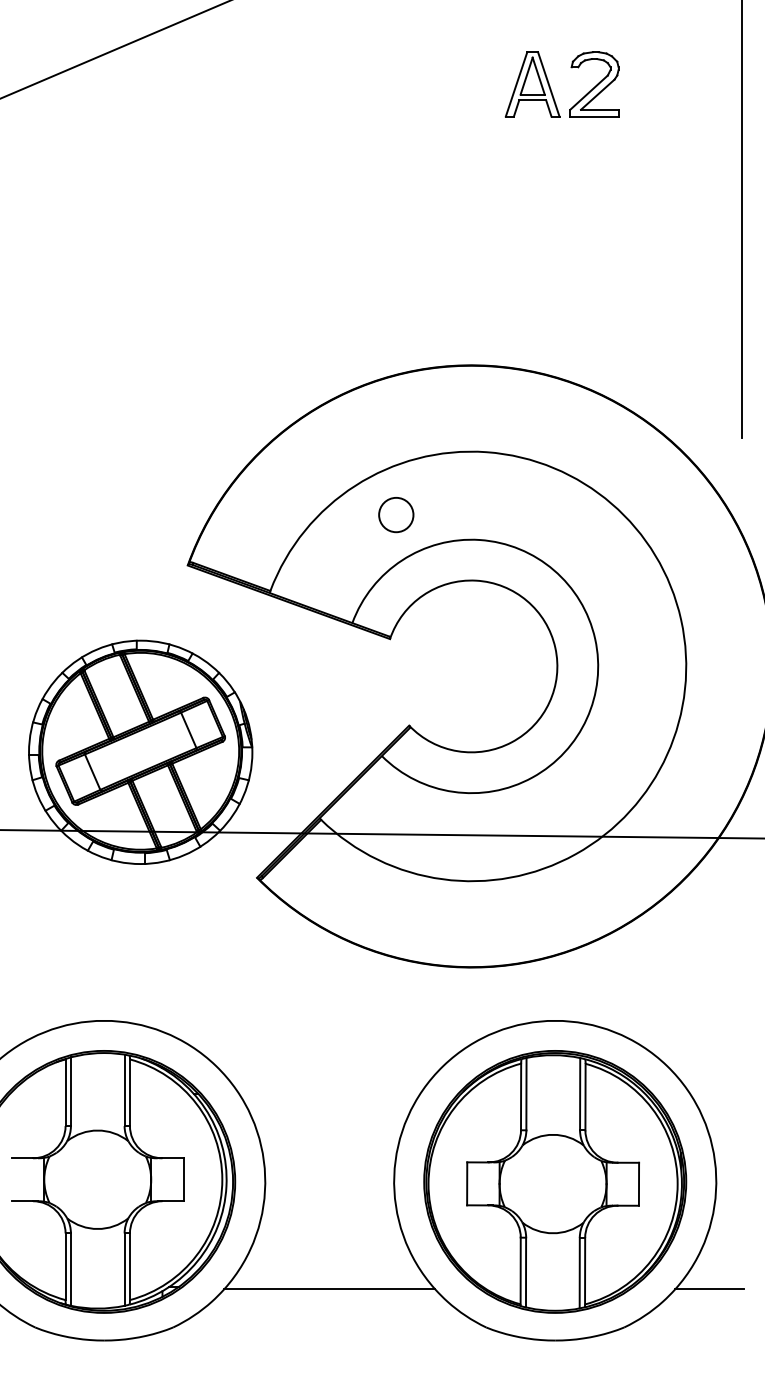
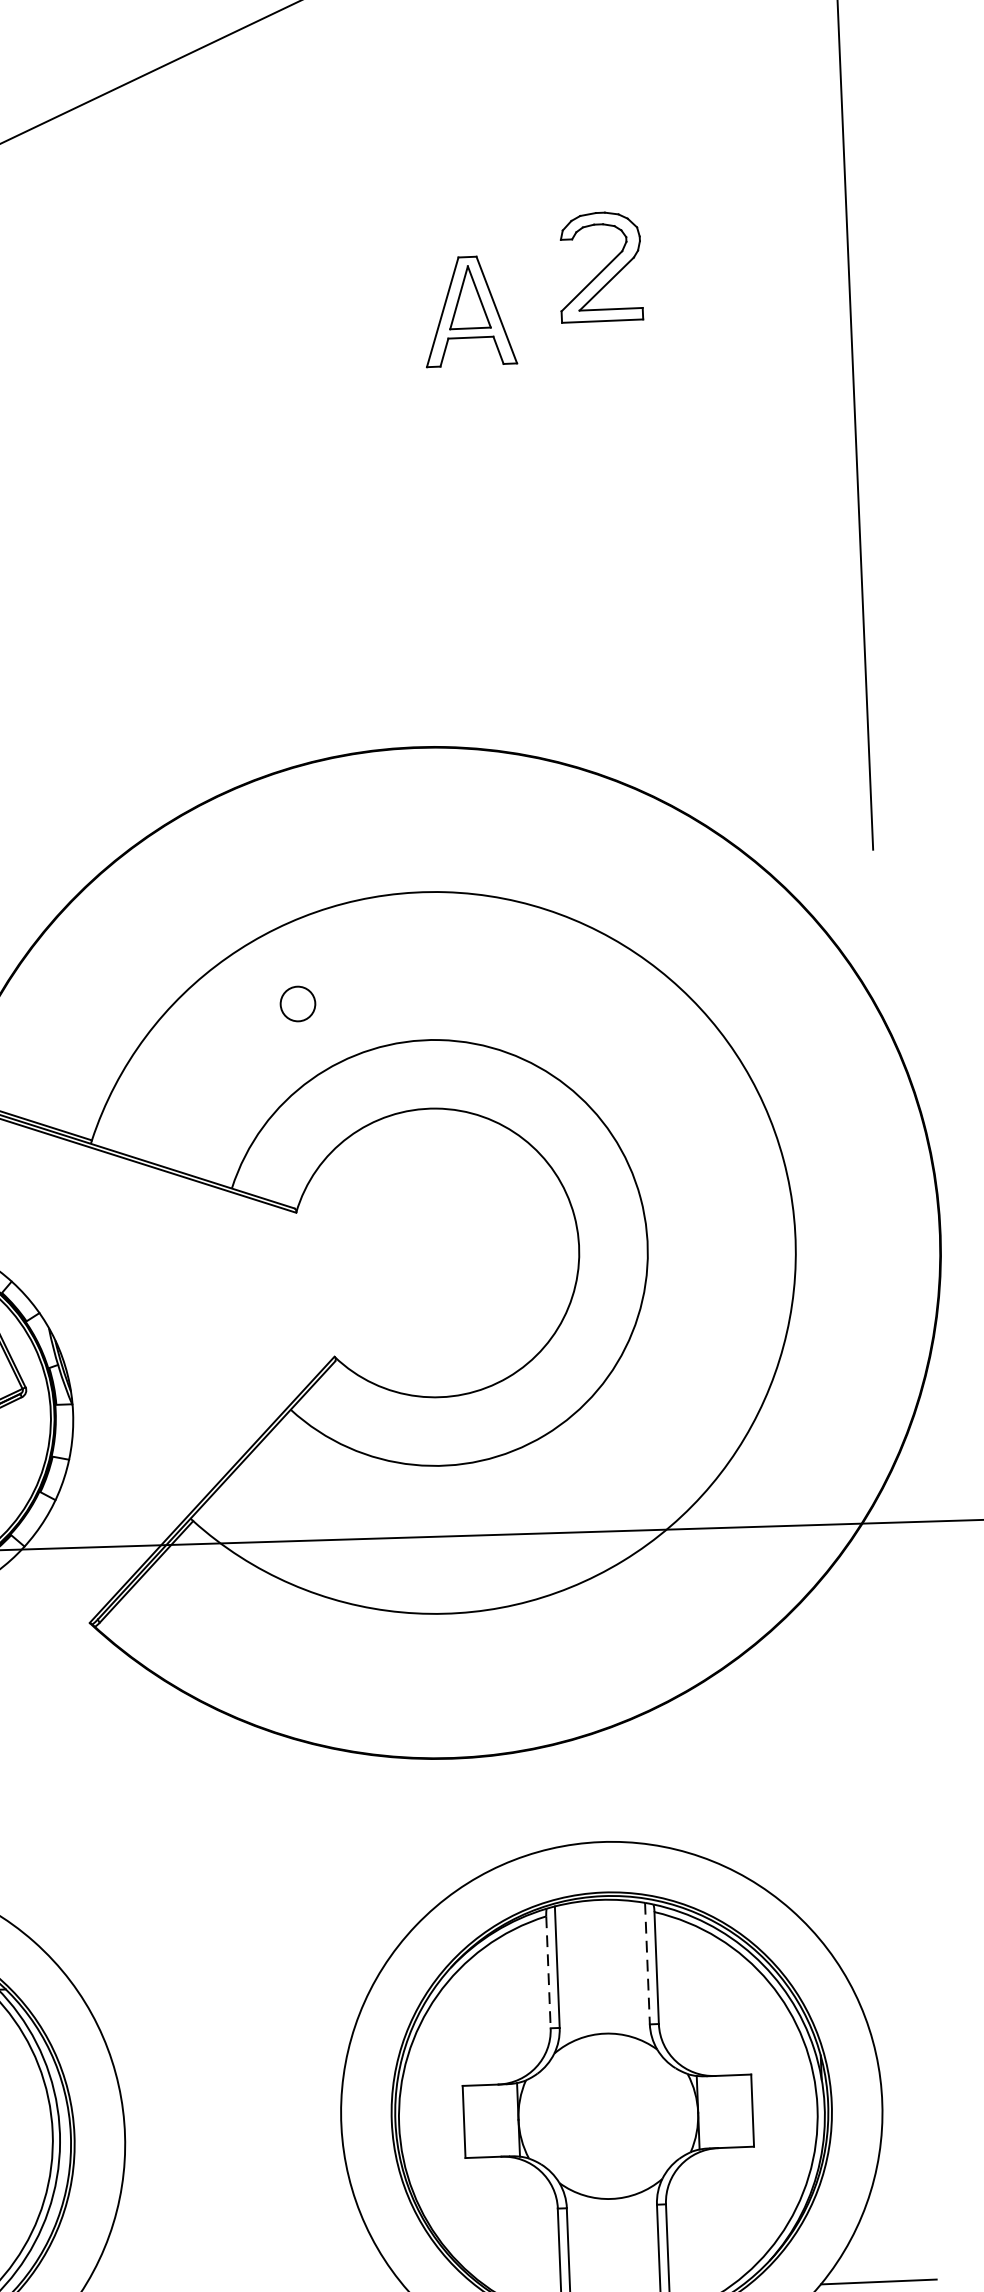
part: (532, 84) -> (469, 311), moved
circle: (396, 514) -> (298, 1003), size x0.6
line: (580, 1094) -> (648, 1963), solid -> dashed
line: (521, 1097) -> (549, 1973), solid -> dashed

